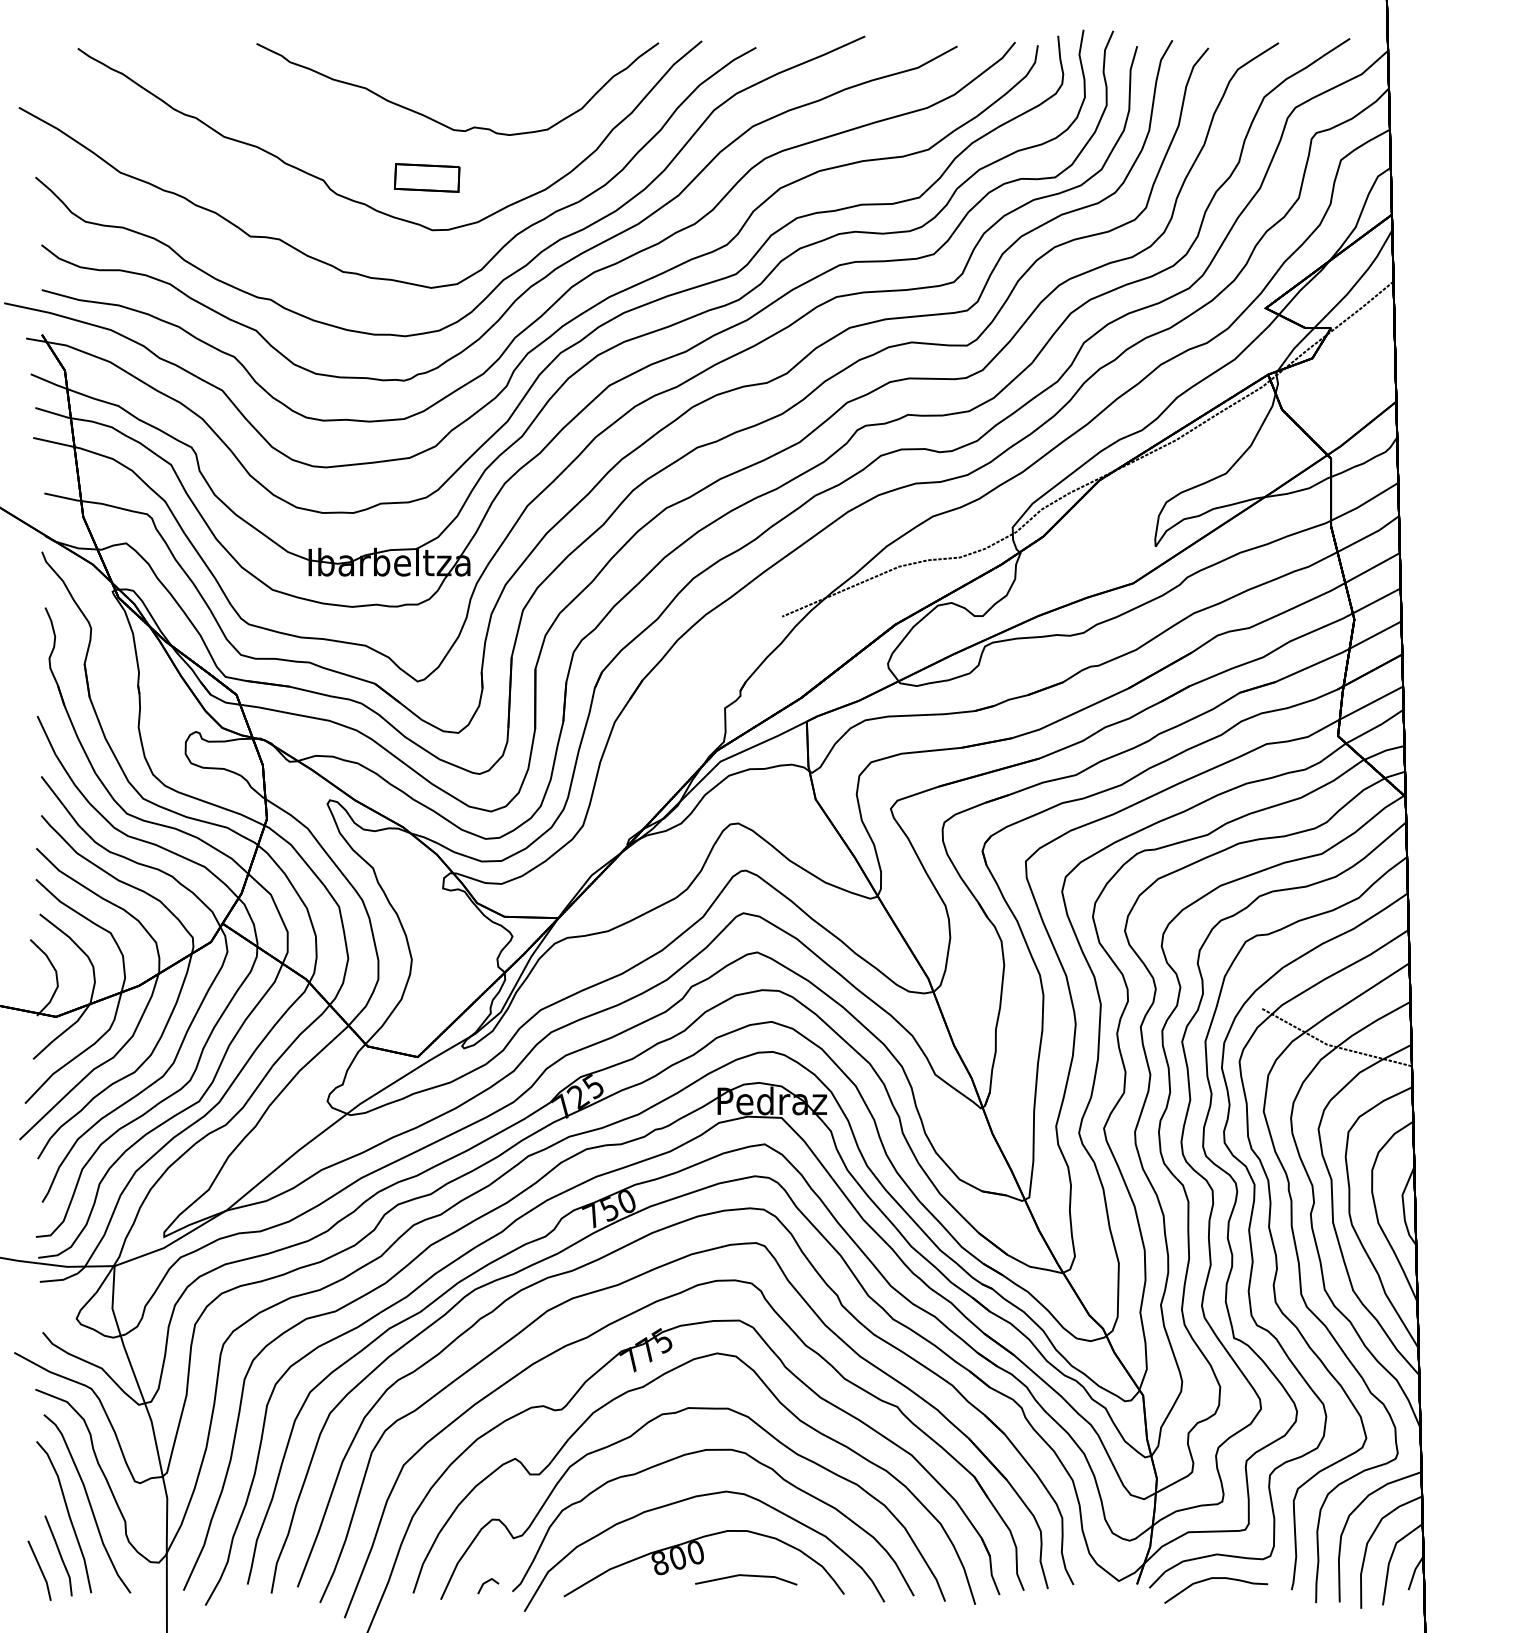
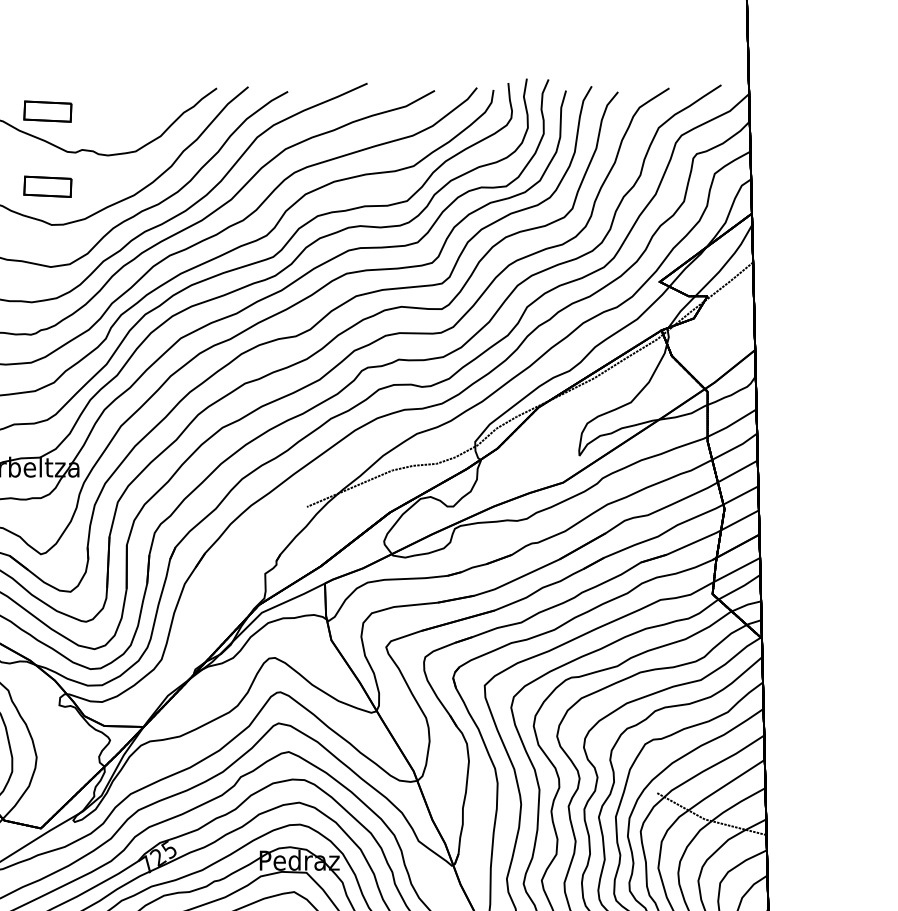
part: (426, 74) -> (47, 111), added

